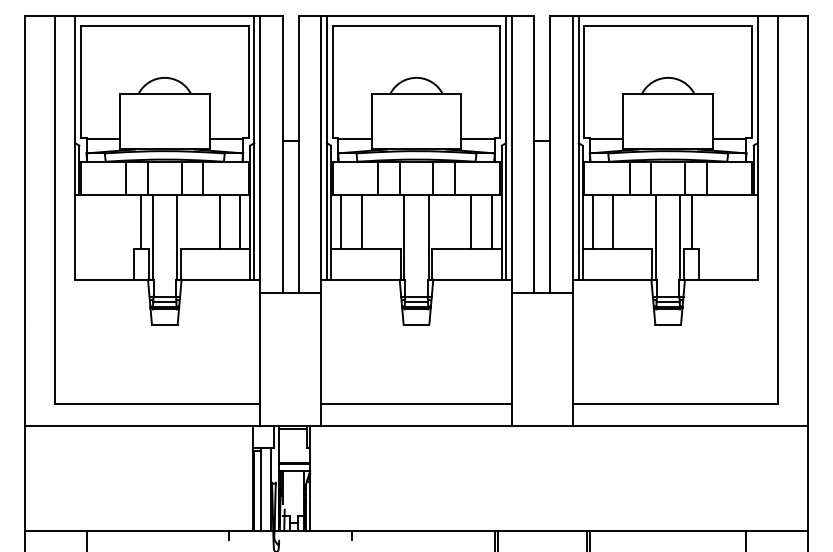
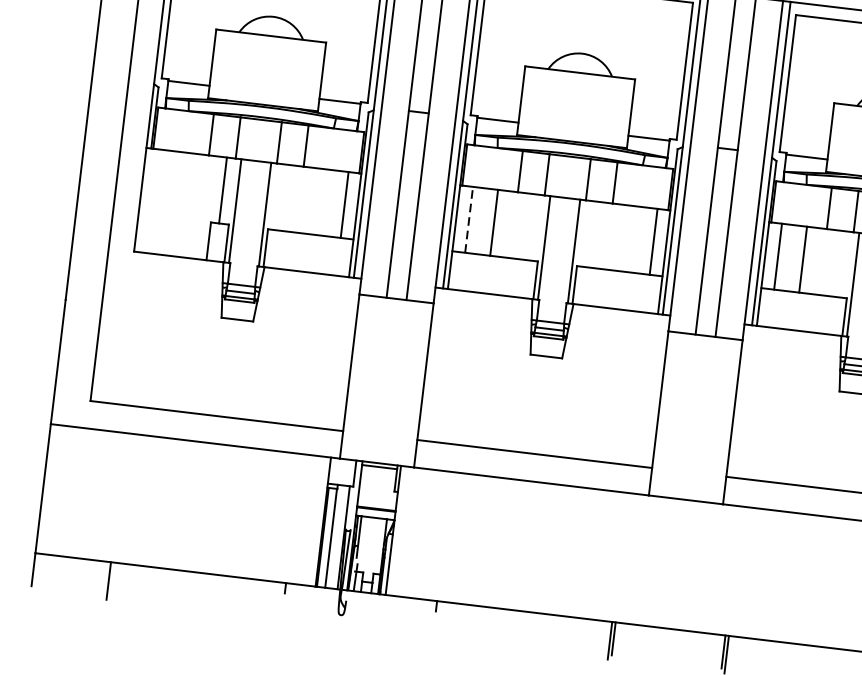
line: (219, 222) -> (319, 202), removed
line: (341, 222) -> (469, 220), solid -> dashed
line: (471, 222) -> (628, 239), removed

